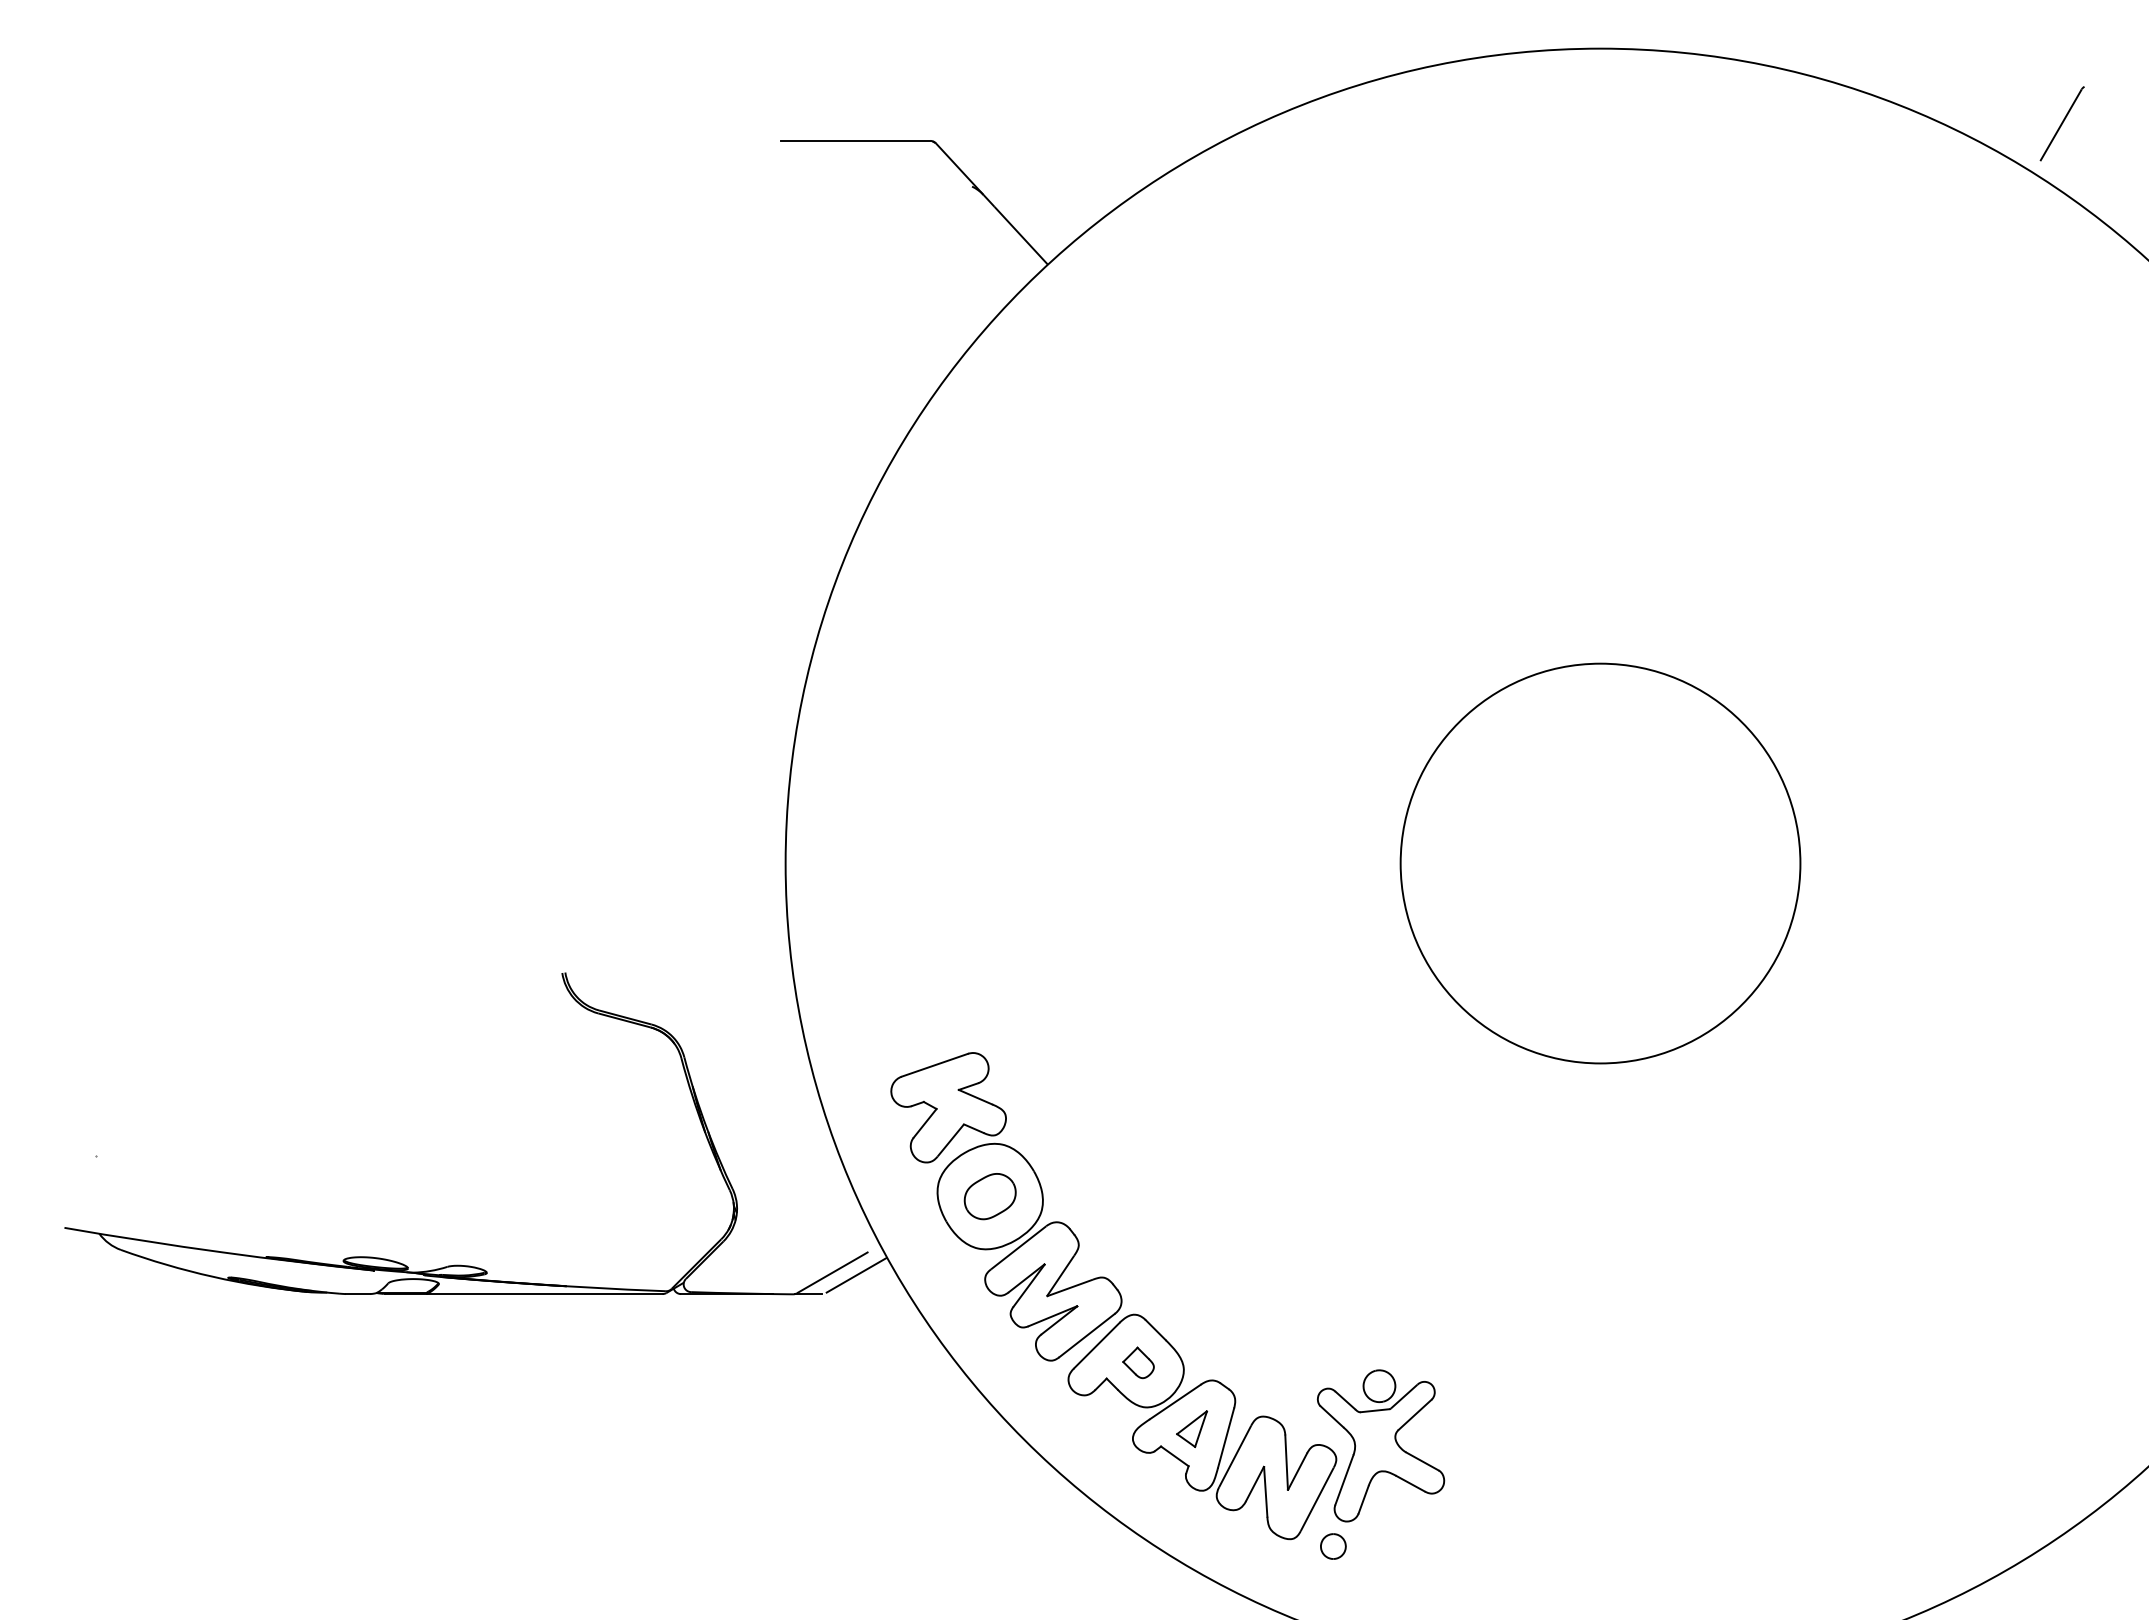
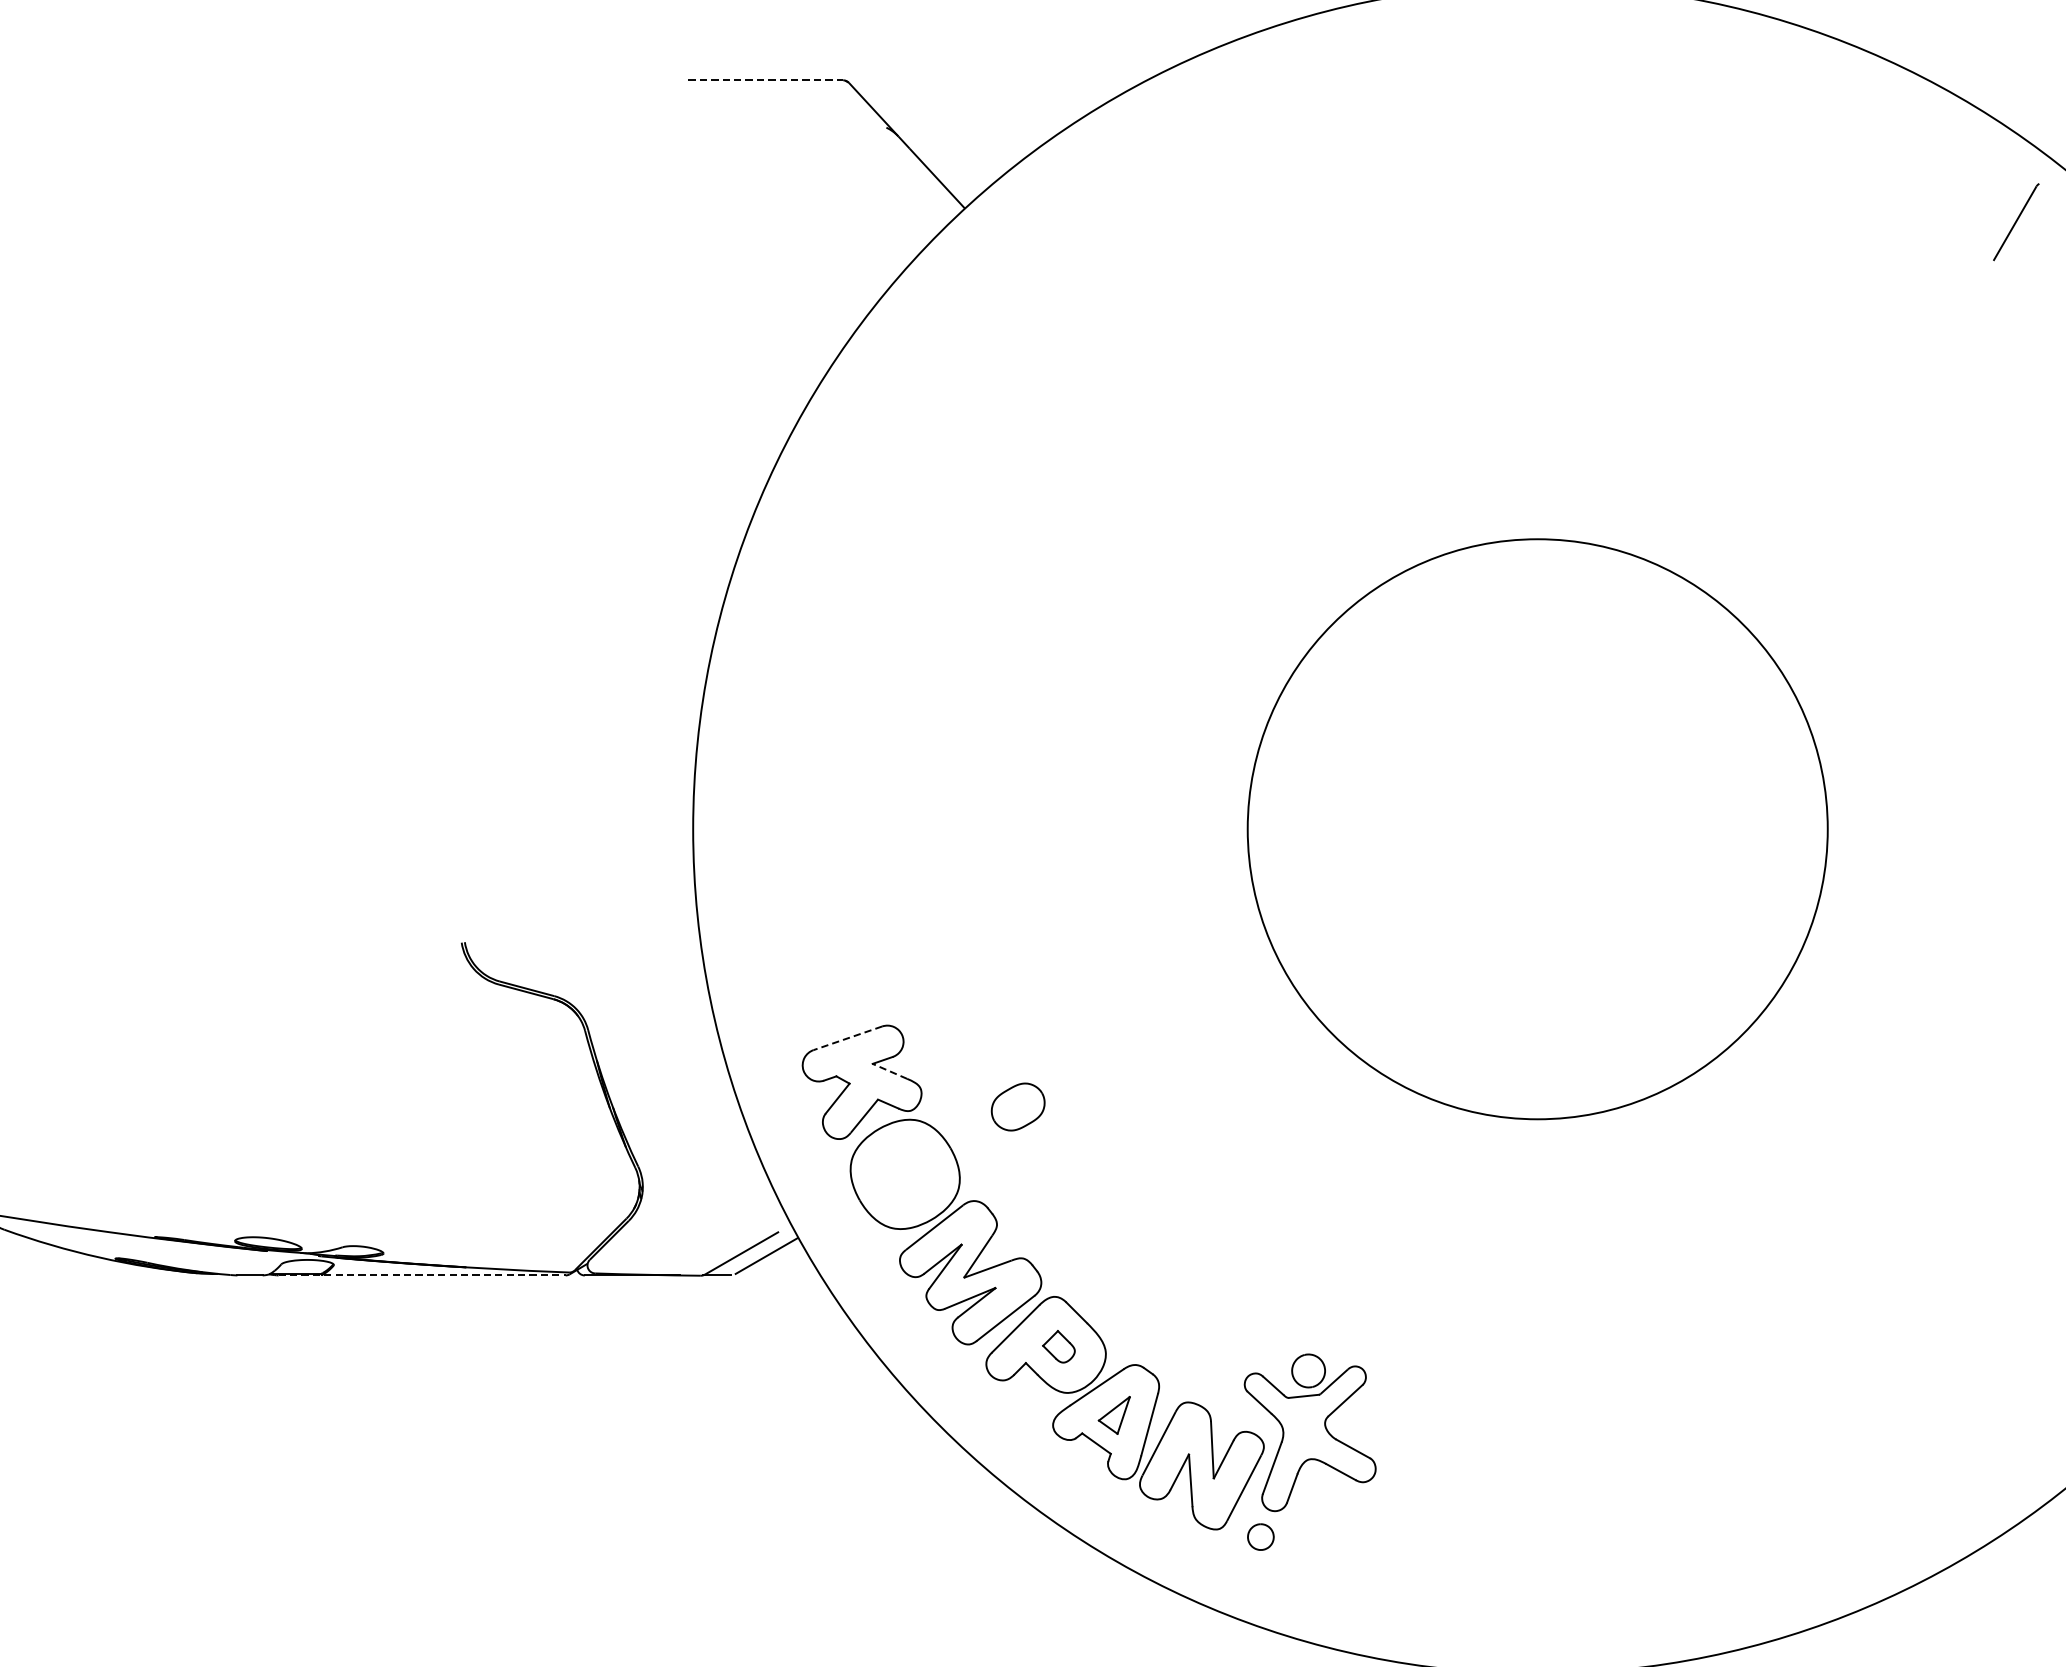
line: (2061, 123) -> (2015, 221), moved
line: (855, 140) -> (765, 79), solid -> dashed
circle: (1600, 863) -> (1537, 829), size x1.4
line: (934, 1065) -> (847, 1038), solid -> dashed
line: (975, 1096) -> (889, 1070), solid -> dashed
part: (989, 1196) -> (1017, 1106), moved
line: (524, 1294) -> (422, 1275), solid -> dashed

